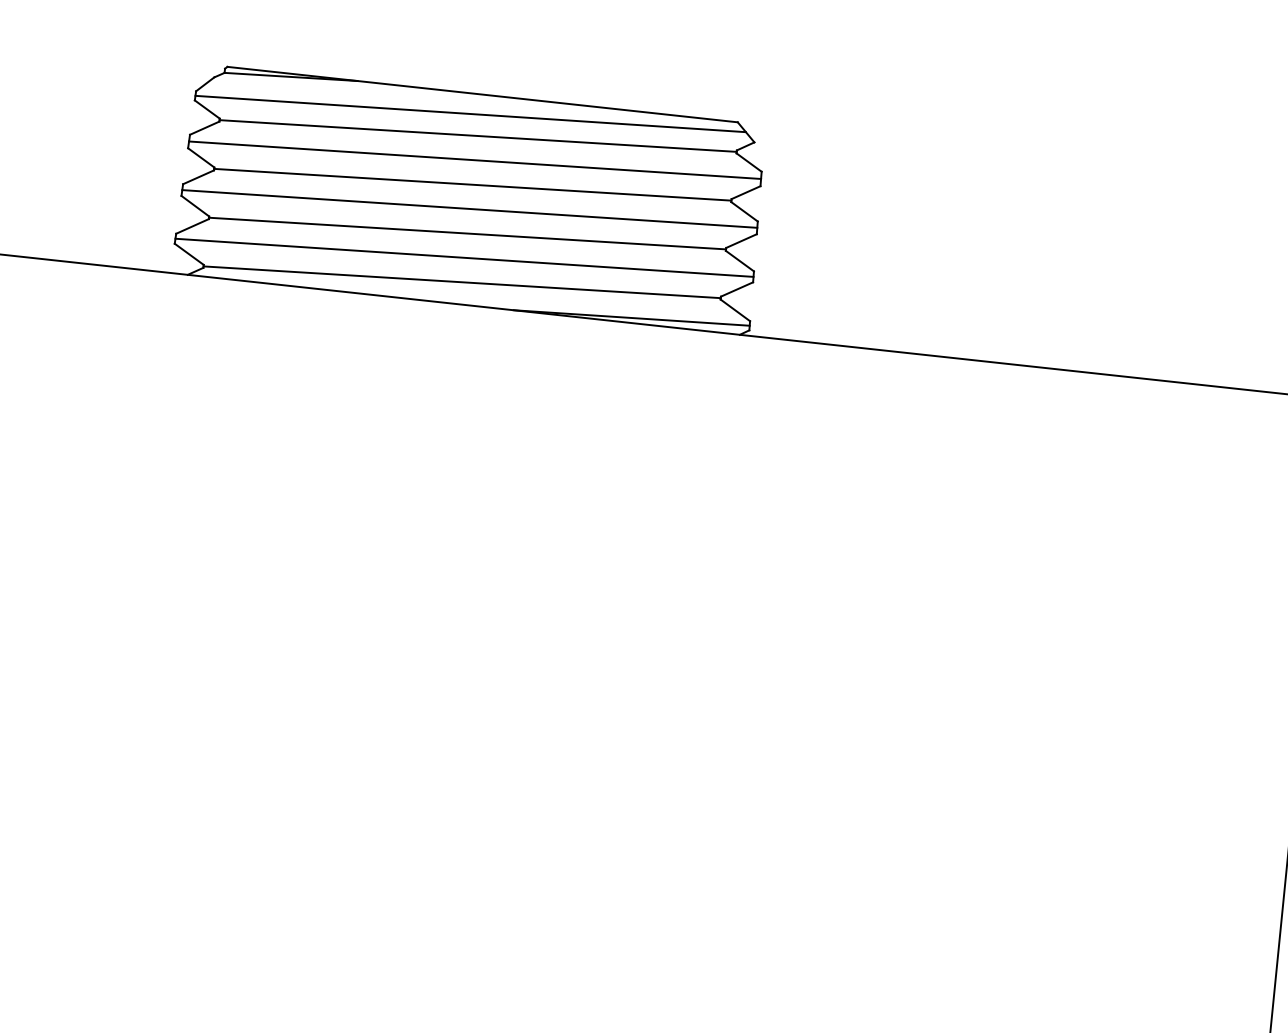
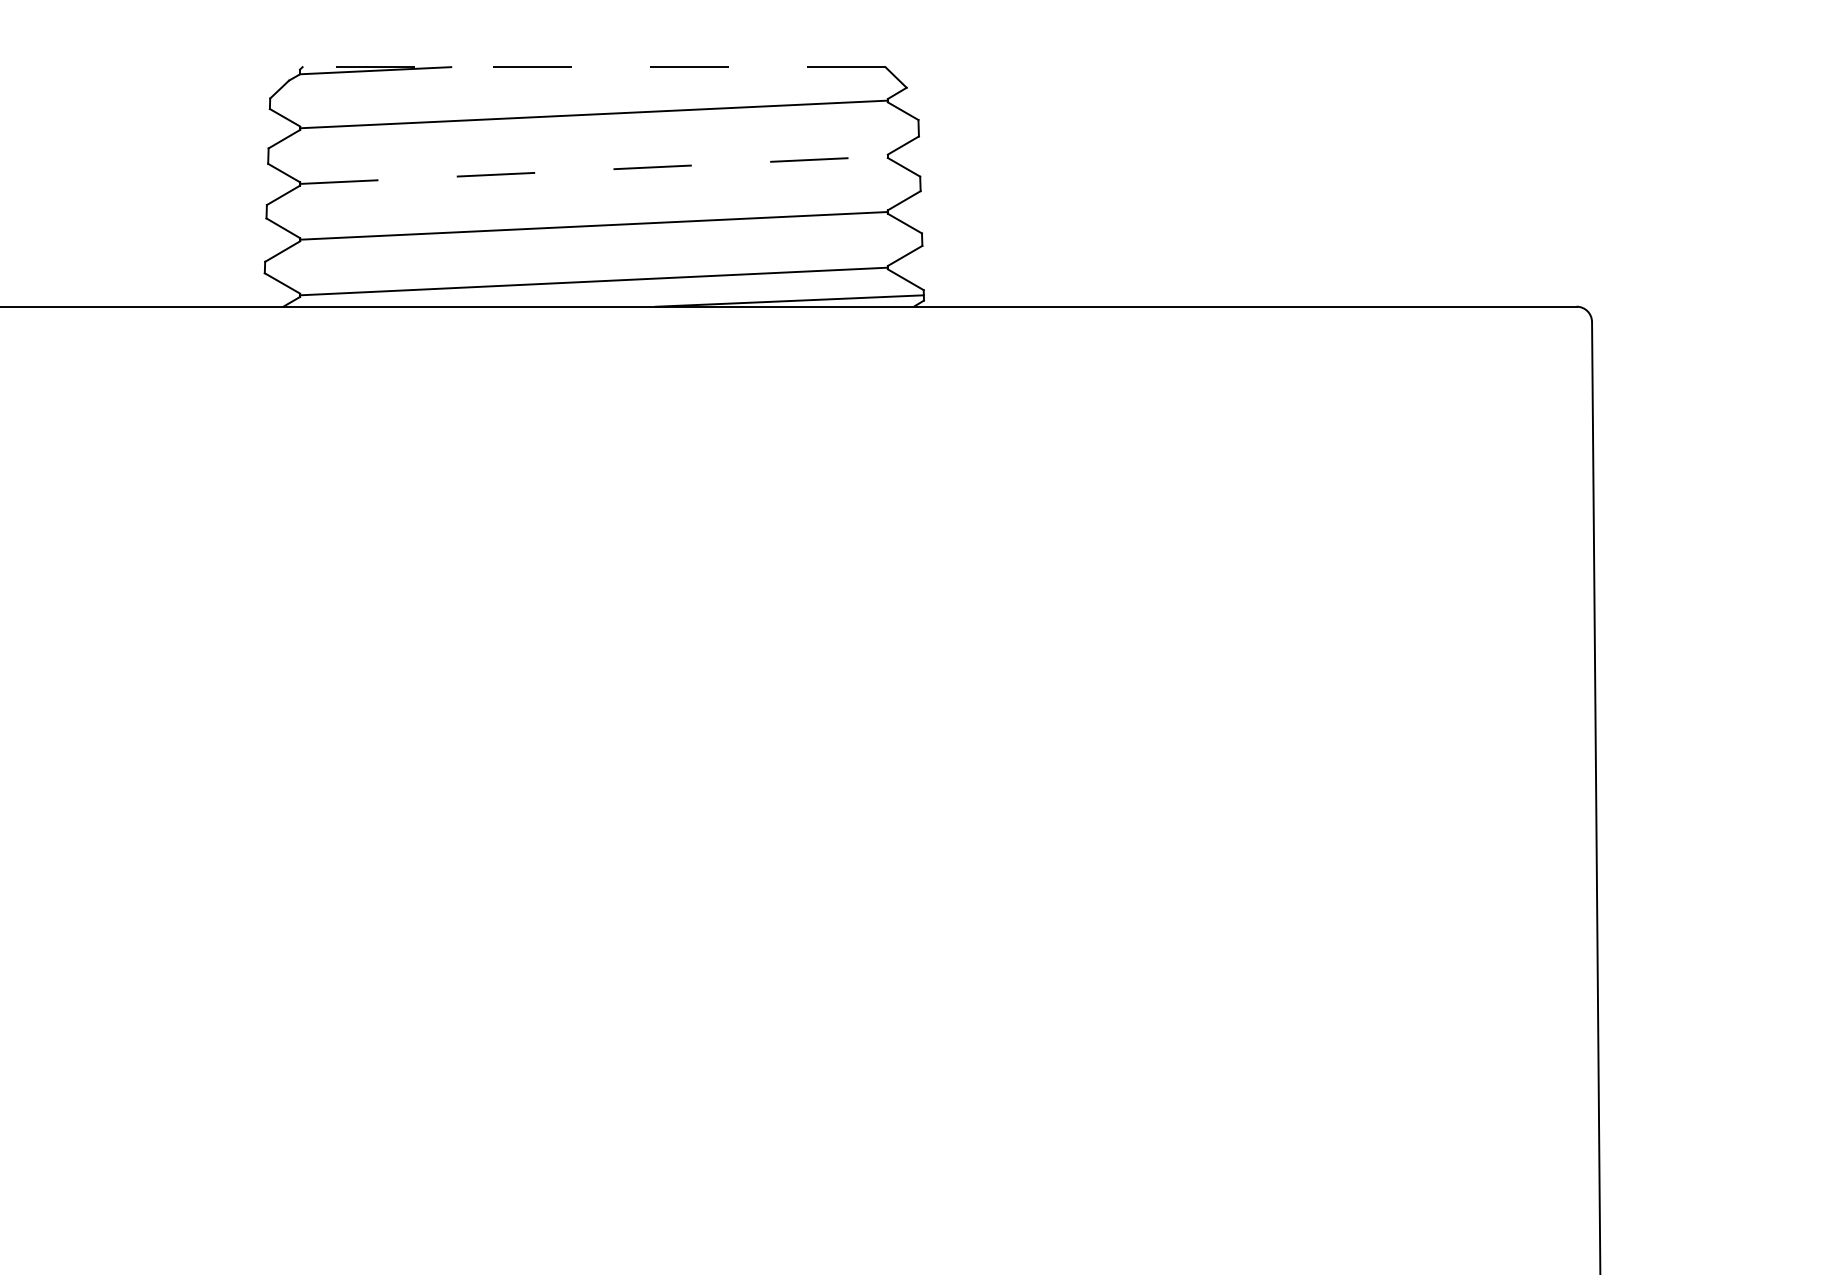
line: (482, 94) -> (593, 67), solid -> dashed
line: (470, 113) -> (582, 90), removed
line: (475, 160) -> (593, 142), removed
line: (473, 185) -> (594, 170), solid -> dashed
line: (469, 208) -> (593, 197), removed
line: (464, 257) -> (593, 253), removed

